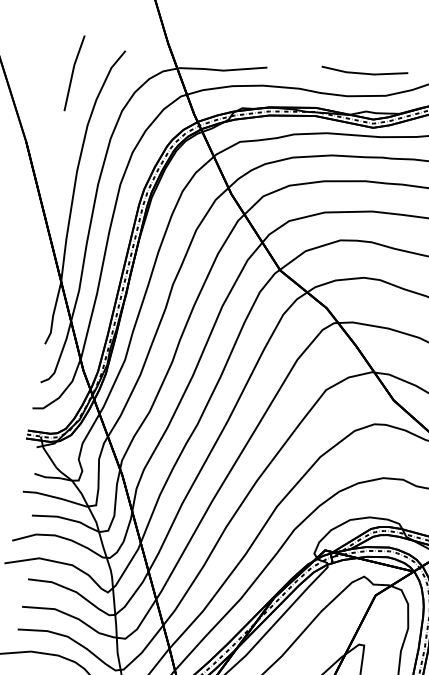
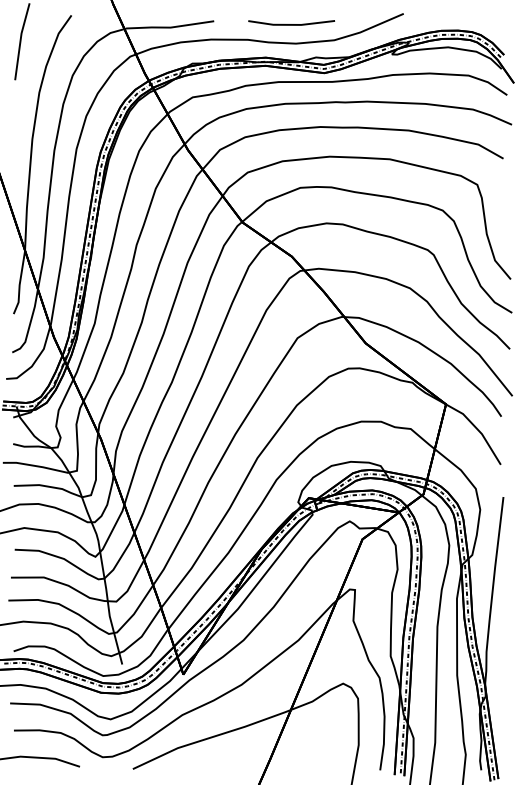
line: (364, 73) -> (291, 24), moved

